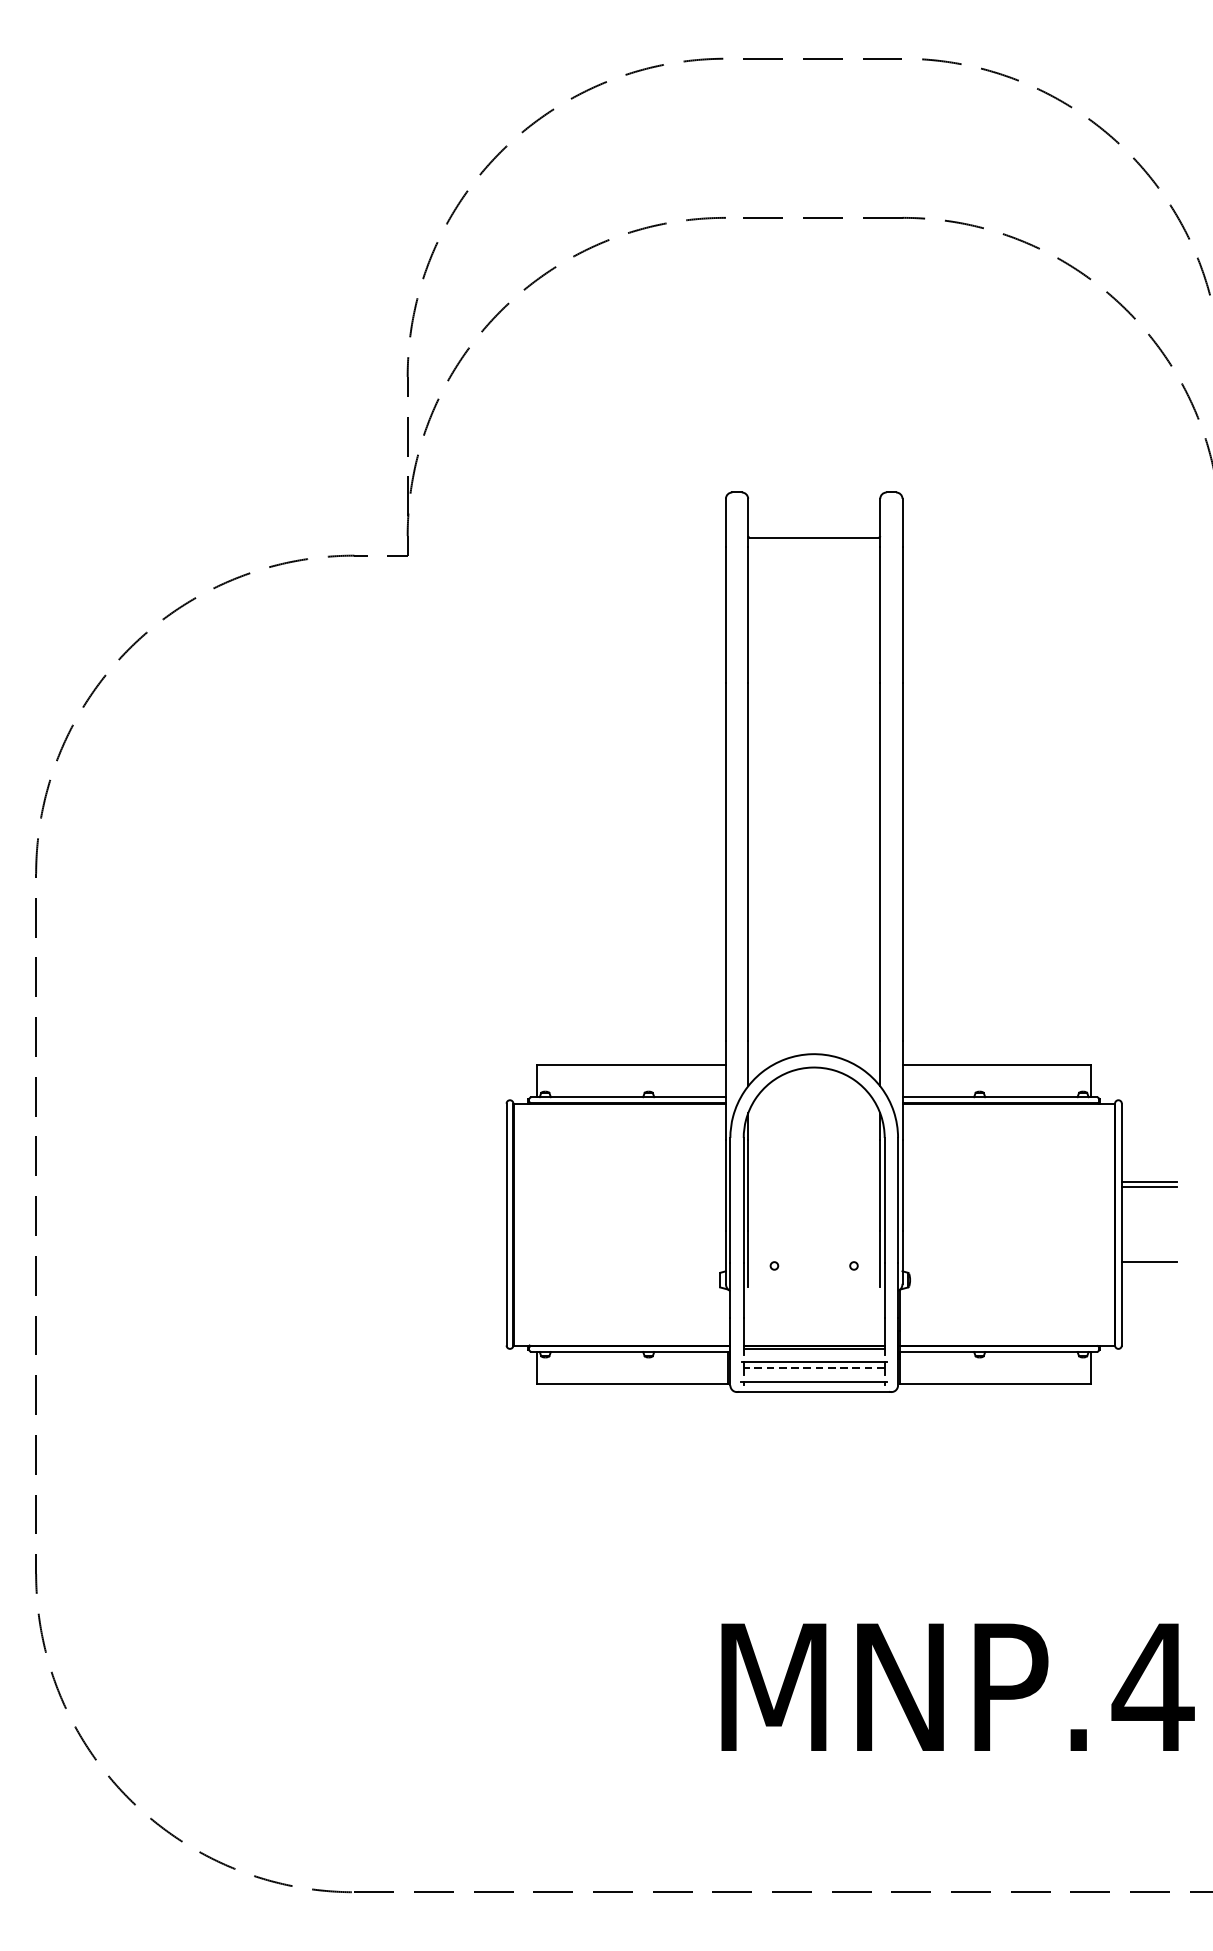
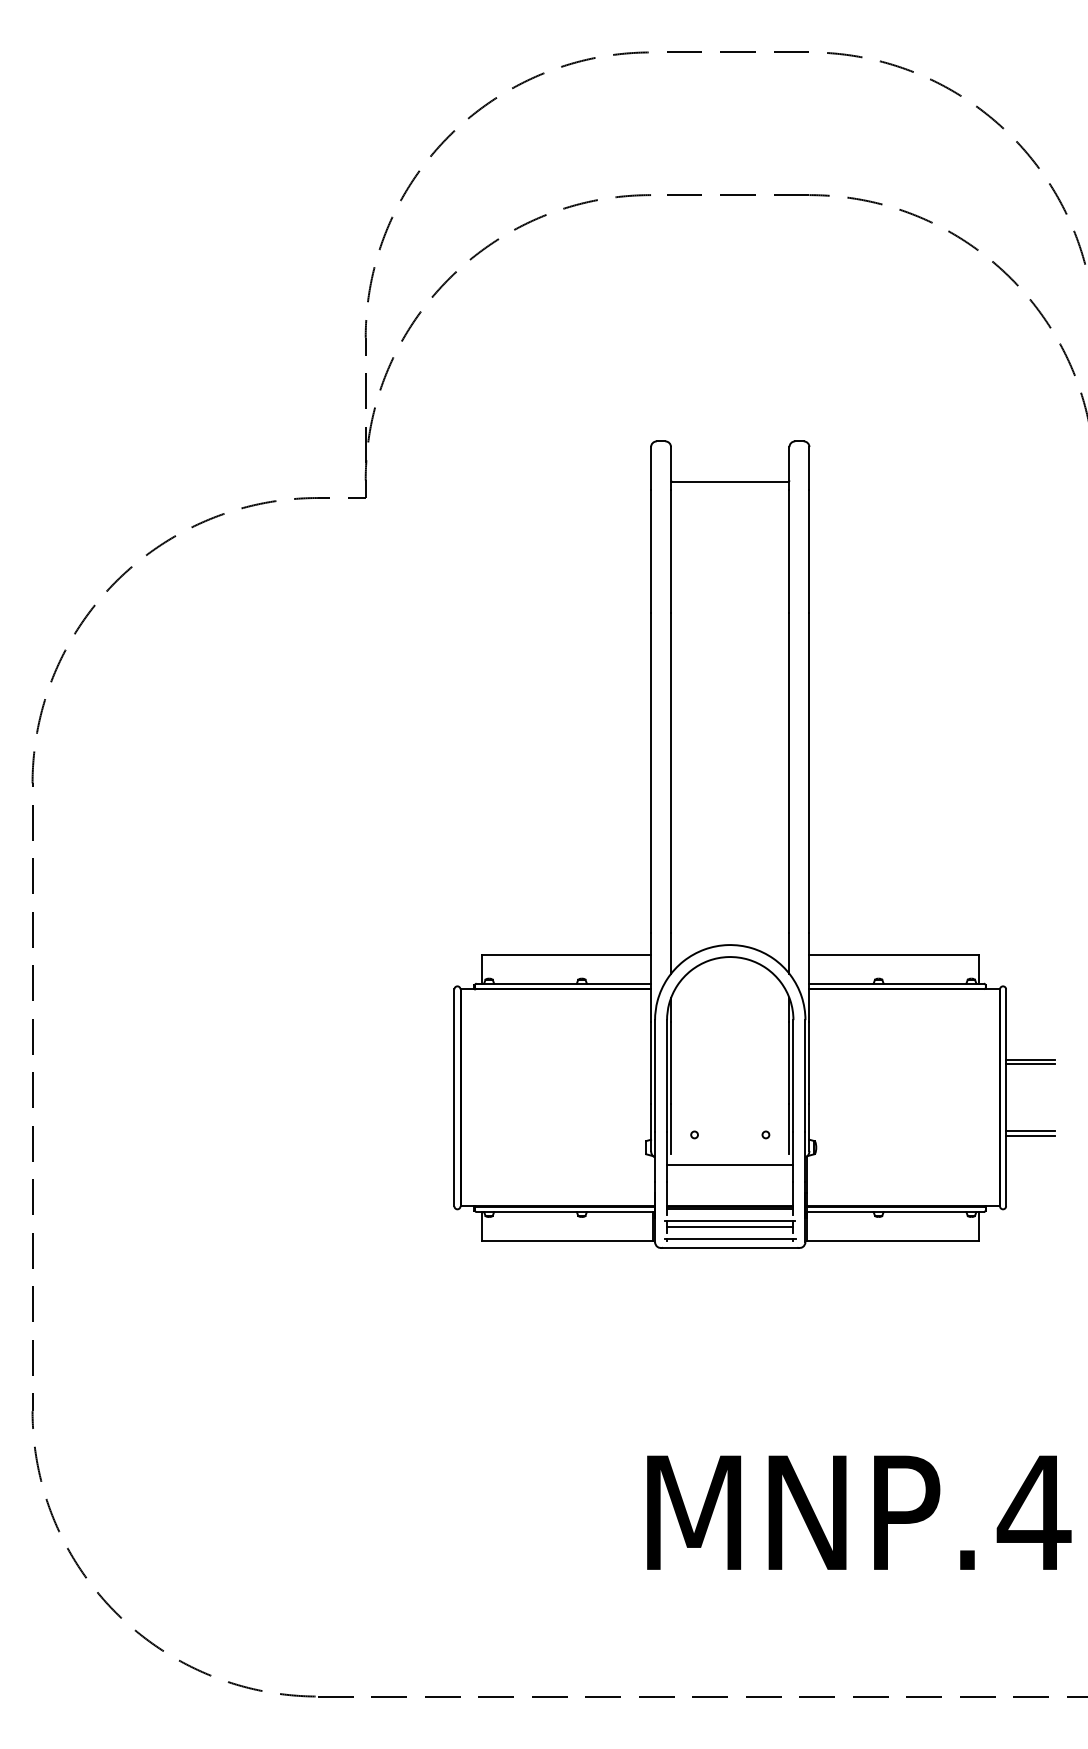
line: (1149, 1266) -> (1030, 1135), added
line: (814, 1300) -> (730, 1165), added
line: (813, 1368) -> (729, 1226), dashed -> solid

